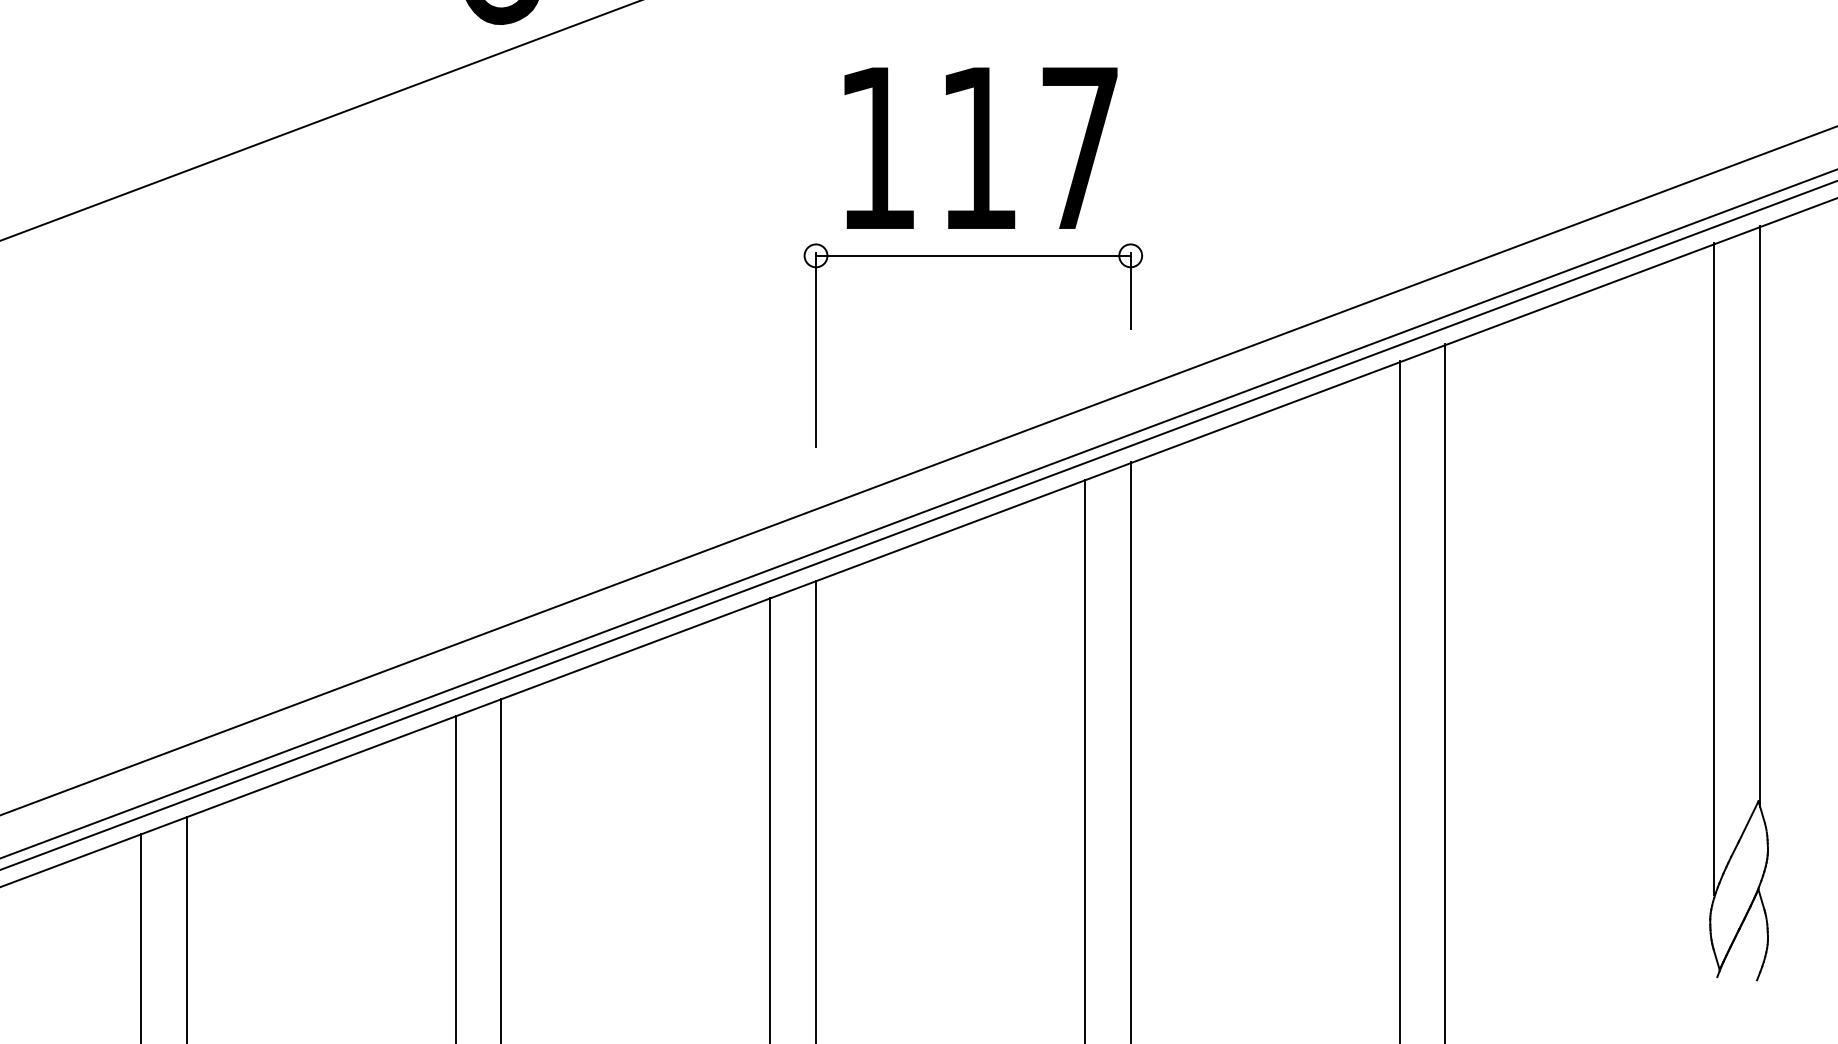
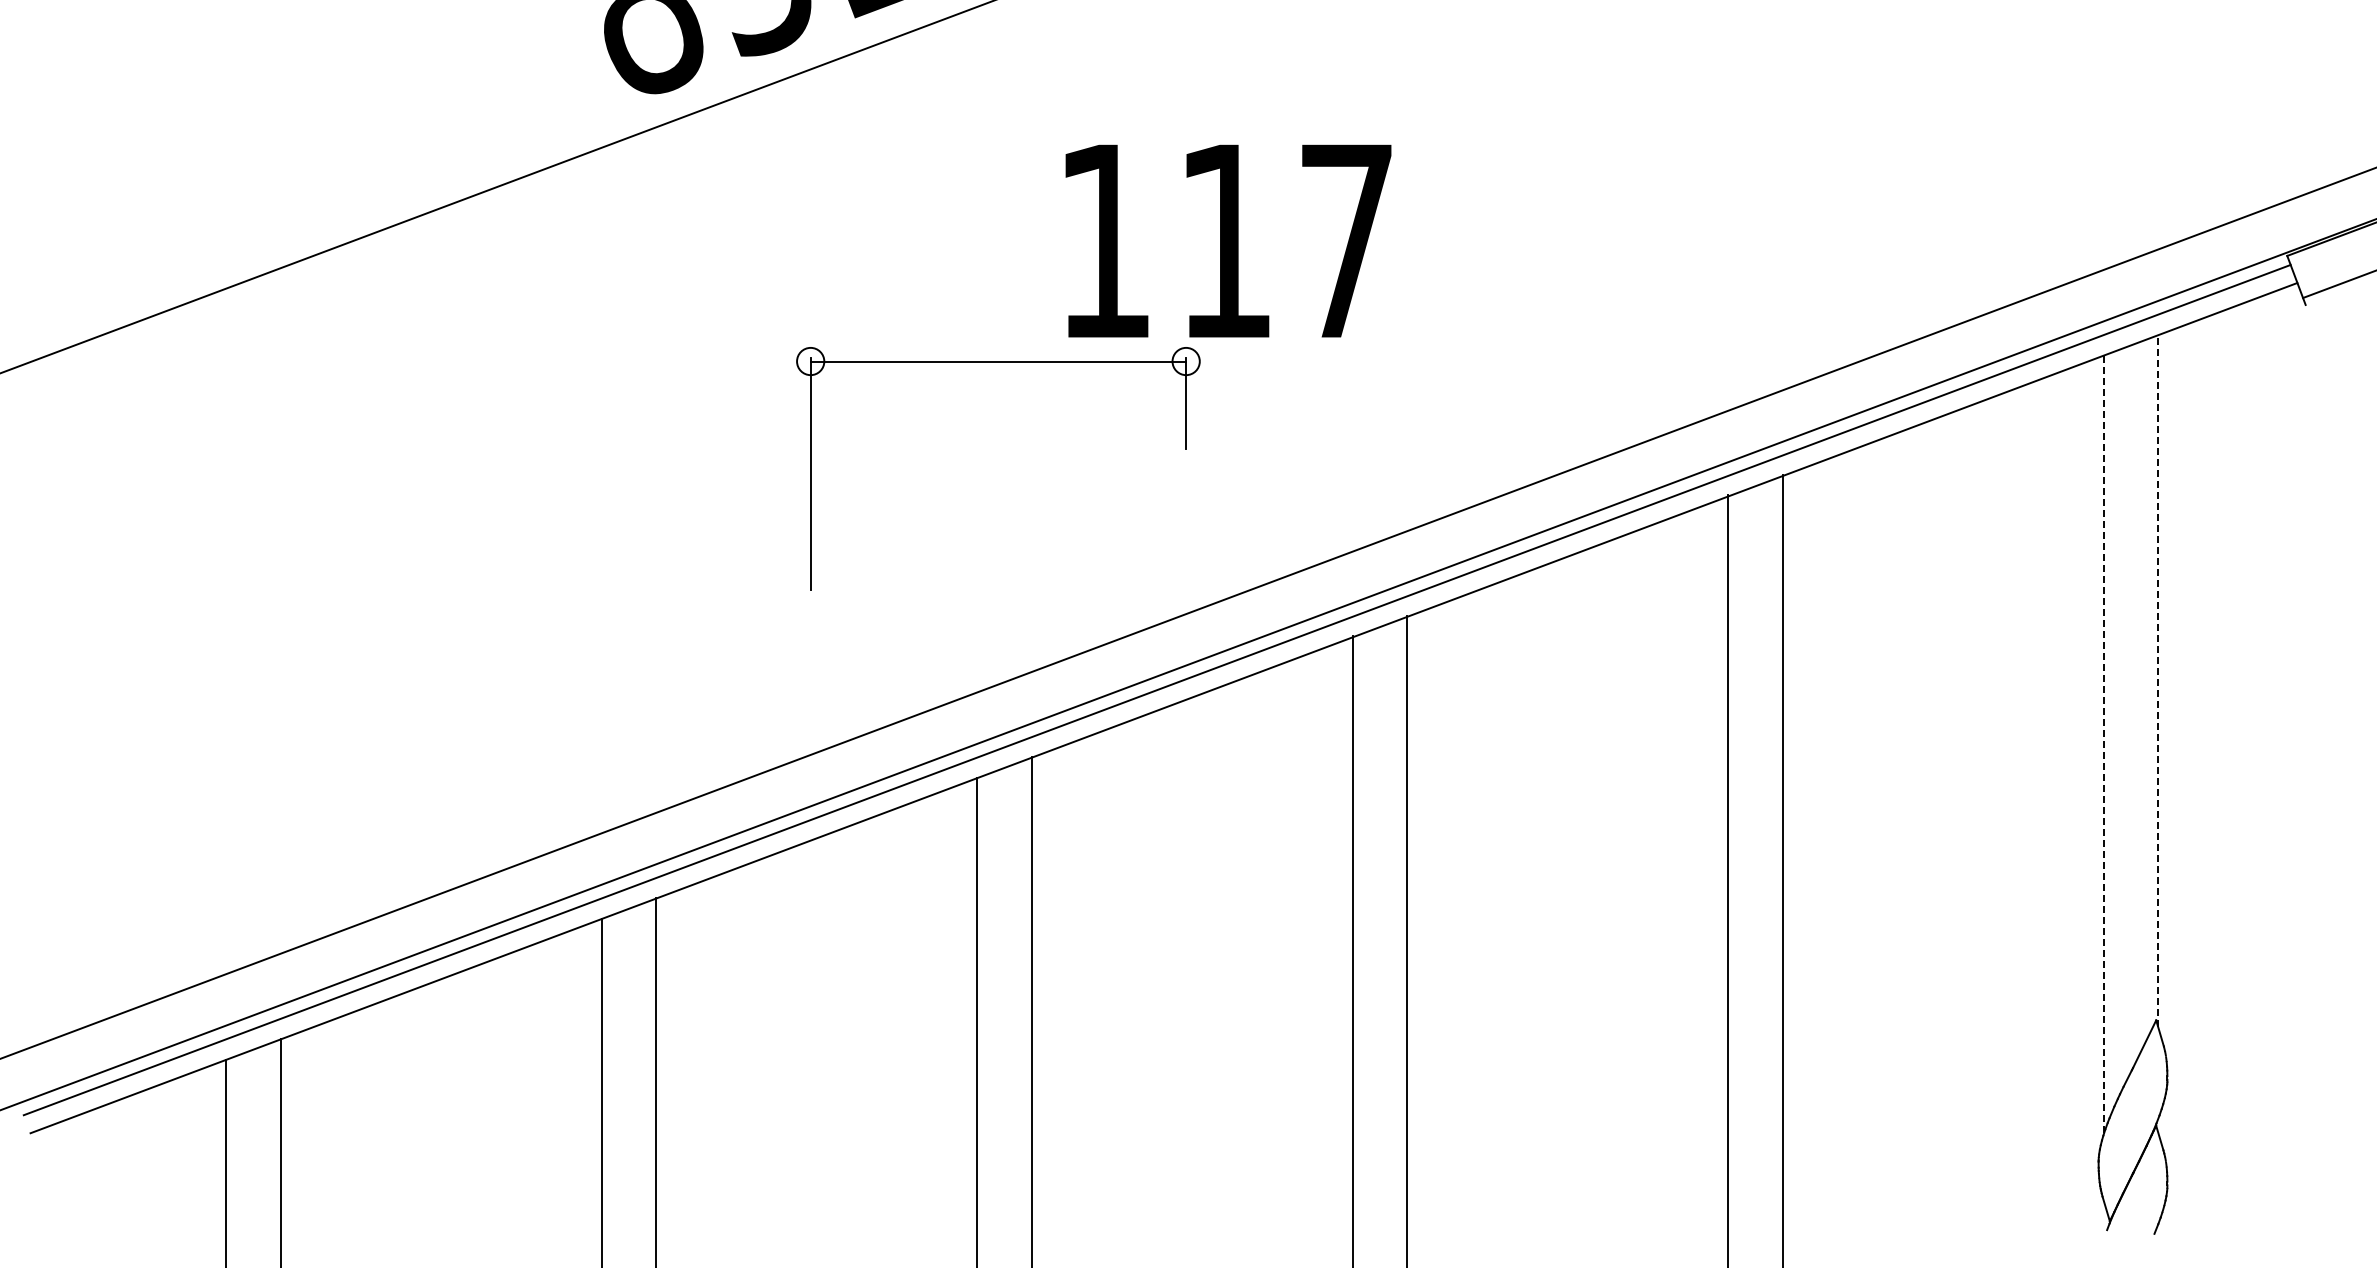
part: (973, 256) -> (998, 362), moved
line: (1760, 515) -> (2158, 679), solid -> dashed
line: (1714, 568) -> (2103, 742), solid -> dashed

